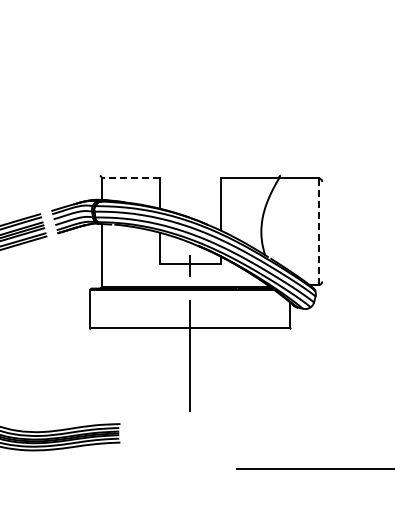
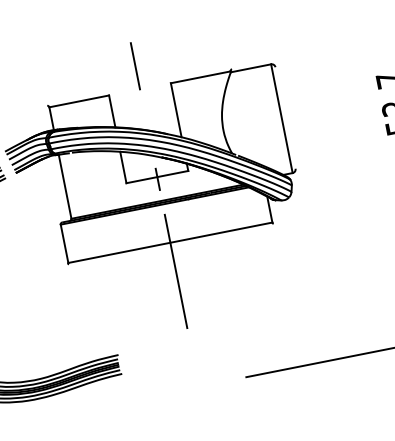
line: (189, 154) -> (134, 66), added
line: (130, 177) -> (78, 101), dashed -> solid
line: (318, 231) -> (281, 118), dashed -> solid

